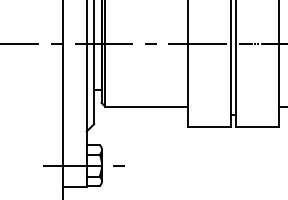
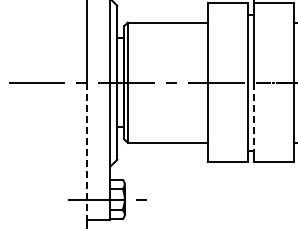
line: (236, 82) -> (253, 119), solid -> dashed
line: (63, 115) -> (87, 151), solid -> dashed

